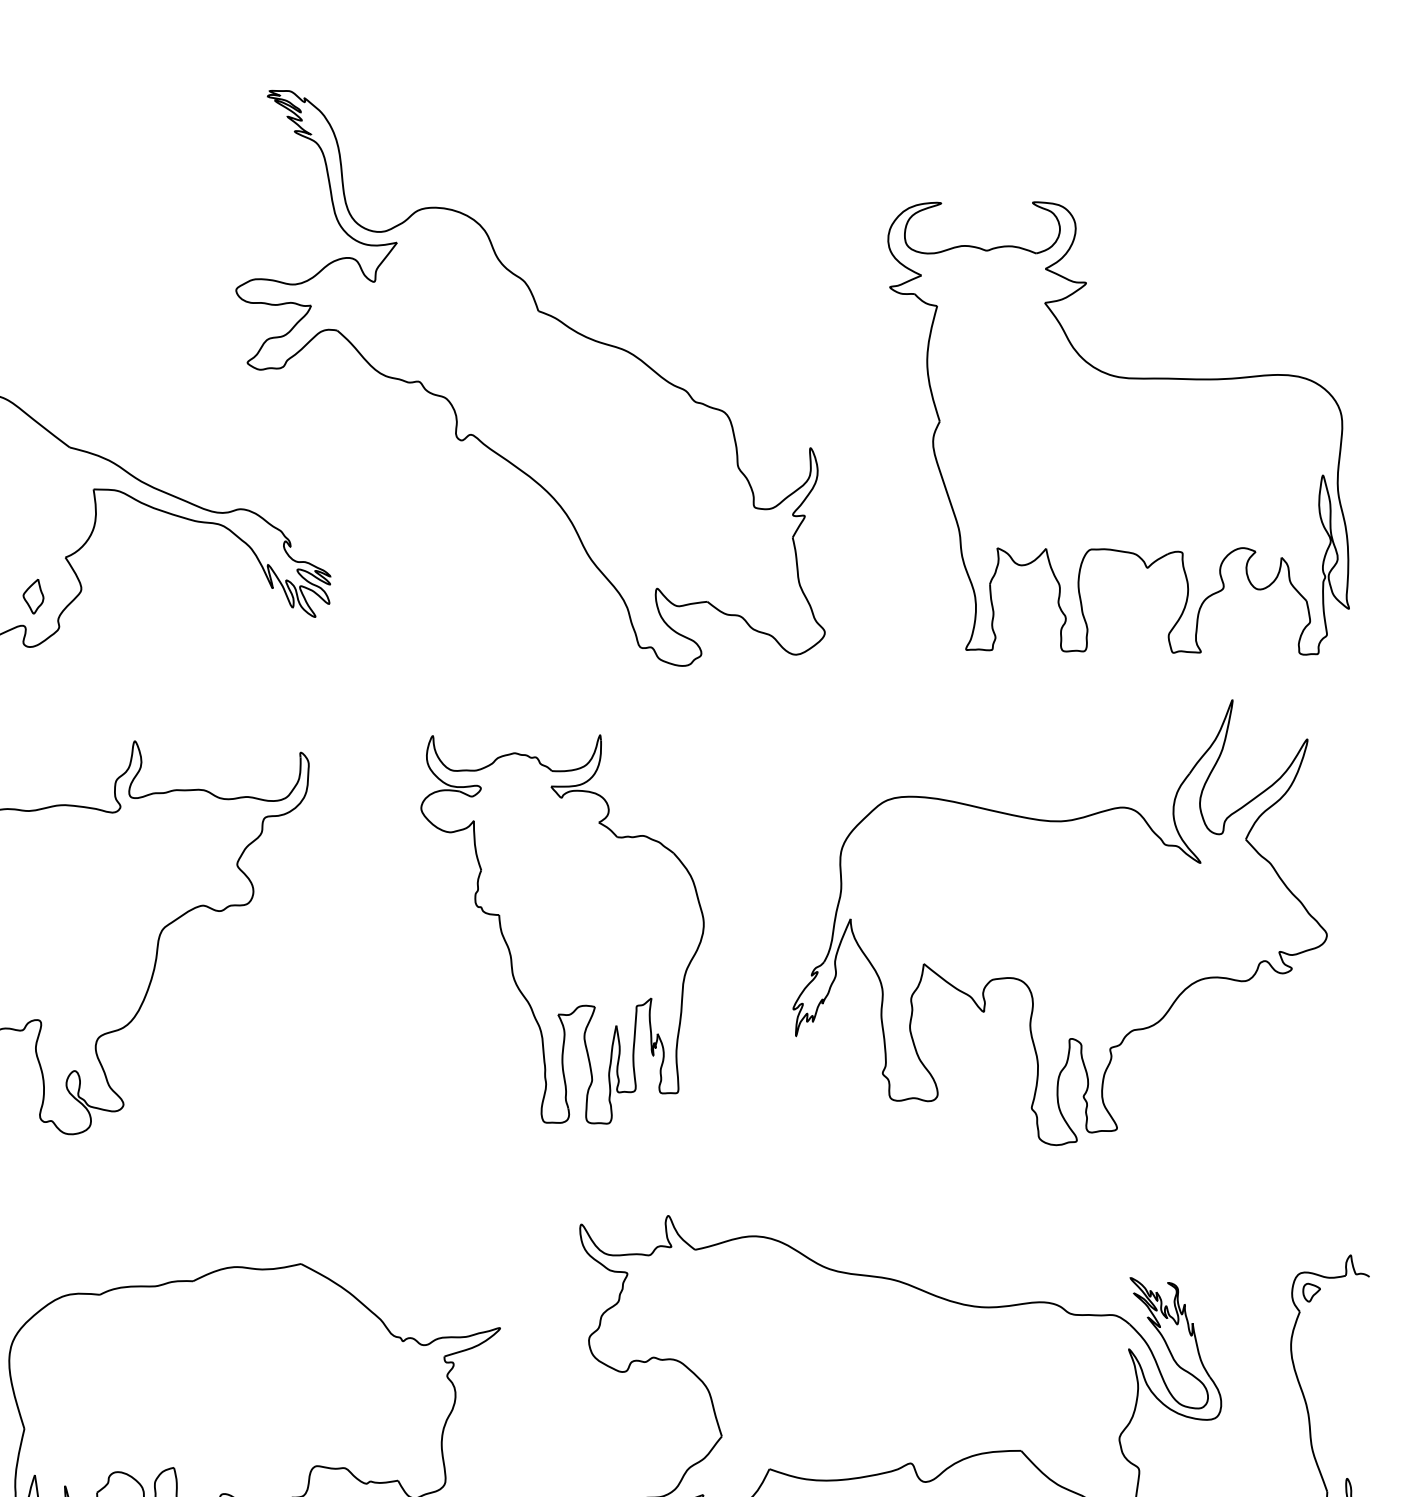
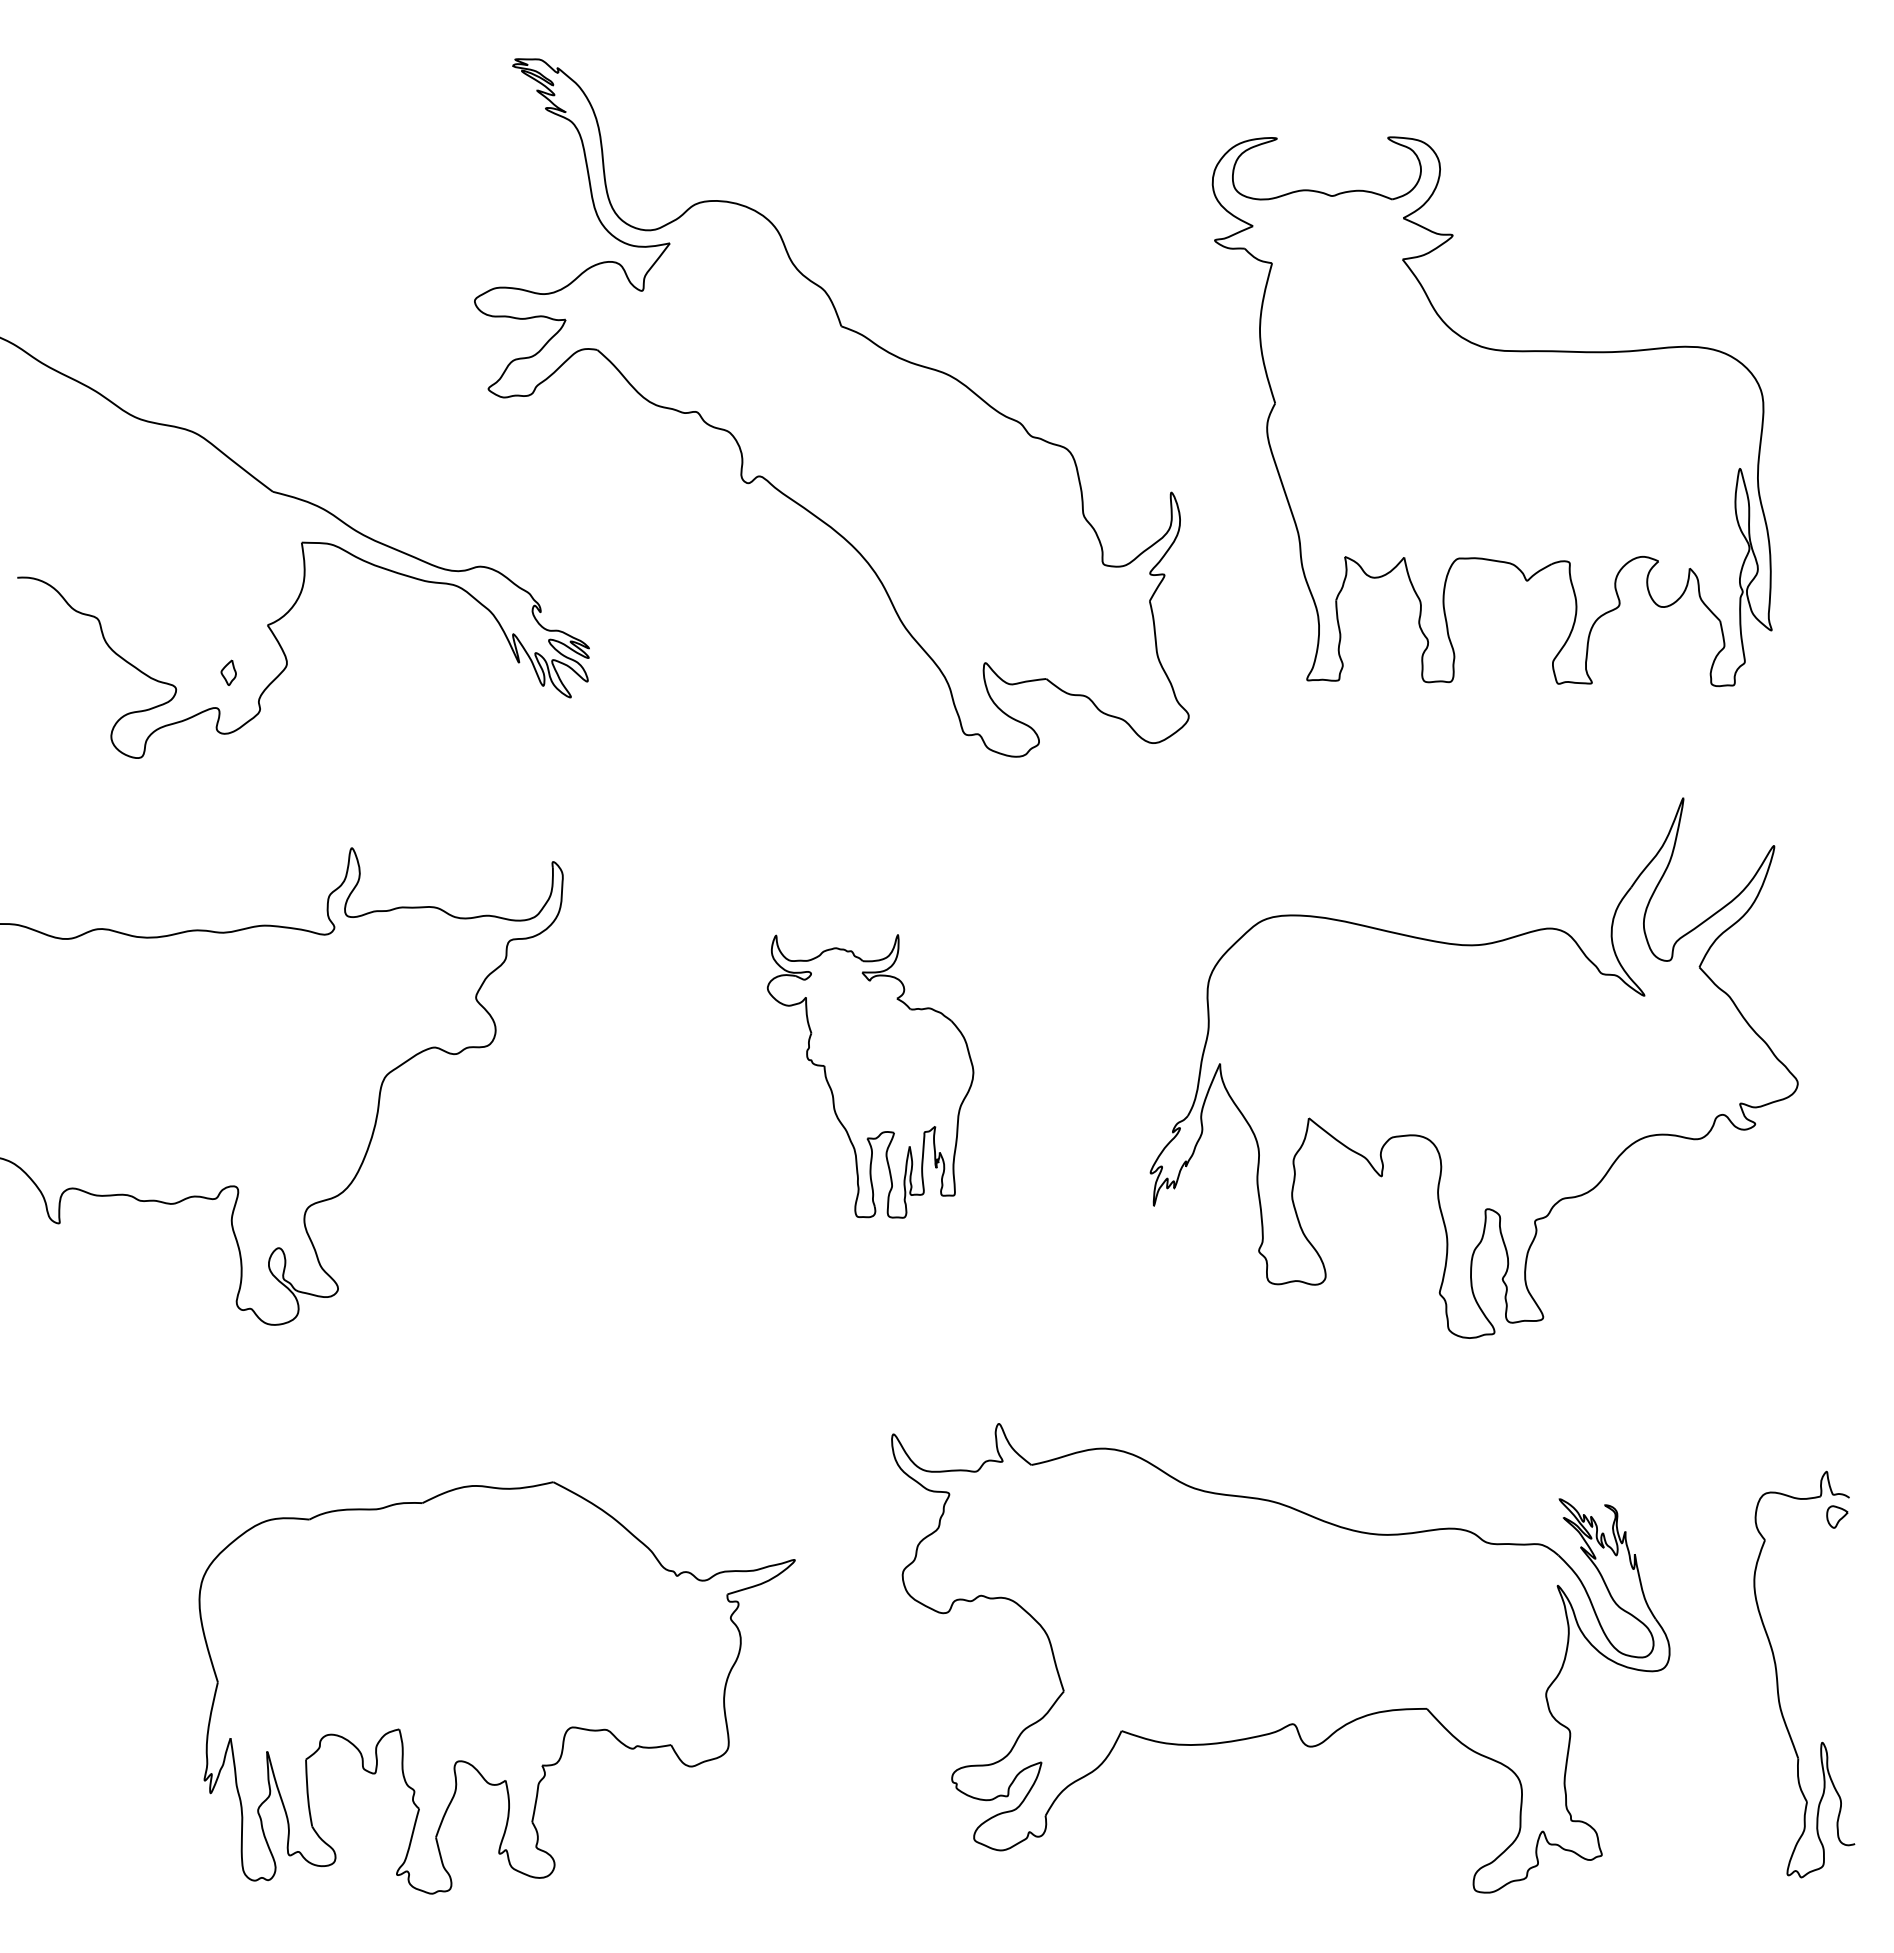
part: (1118, 428) -> (1491, 411), moved
part: (33, 596) -> (228, 672), size x0.6
part: (562, 929) -> (870, 1076), size x0.6
part: (1311, 1292) -> (1837, 1516), moved

